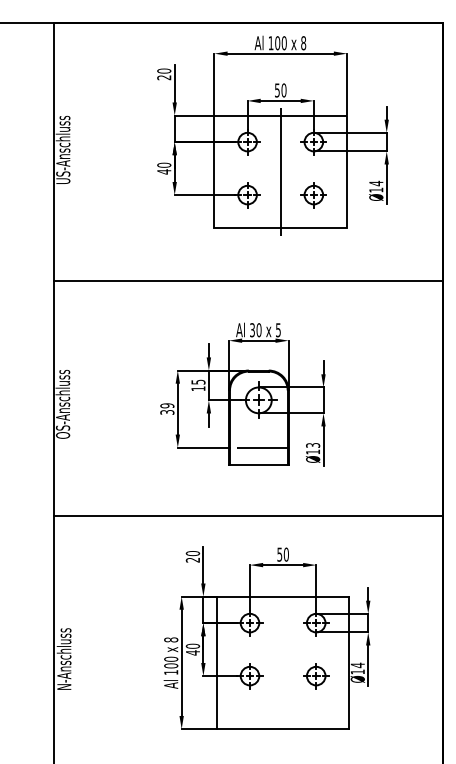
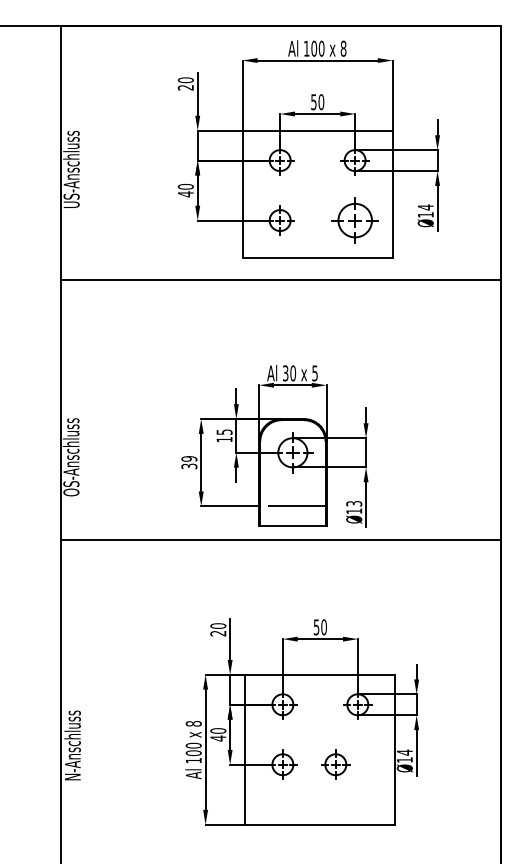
line: (280, 172) -> (317, 194), removed
part: (313, 195) -> (354, 220), size x1.6
line: (247, 281) -> (280, 280), moved
line: (247, 515) -> (280, 539), moved
part: (315, 675) -> (335, 764), moved

